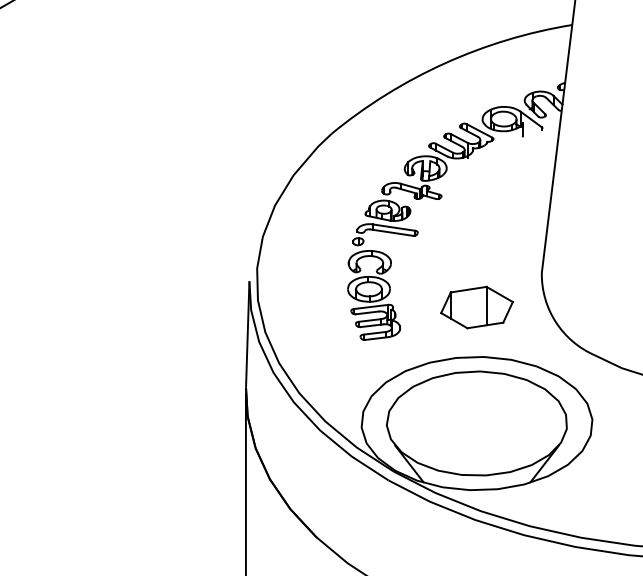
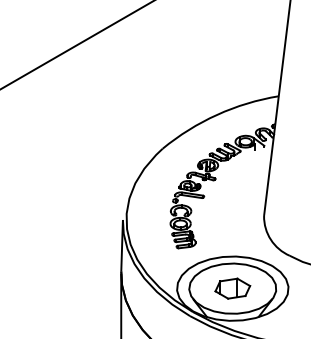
part: (476, 307) -> (232, 288), moved

